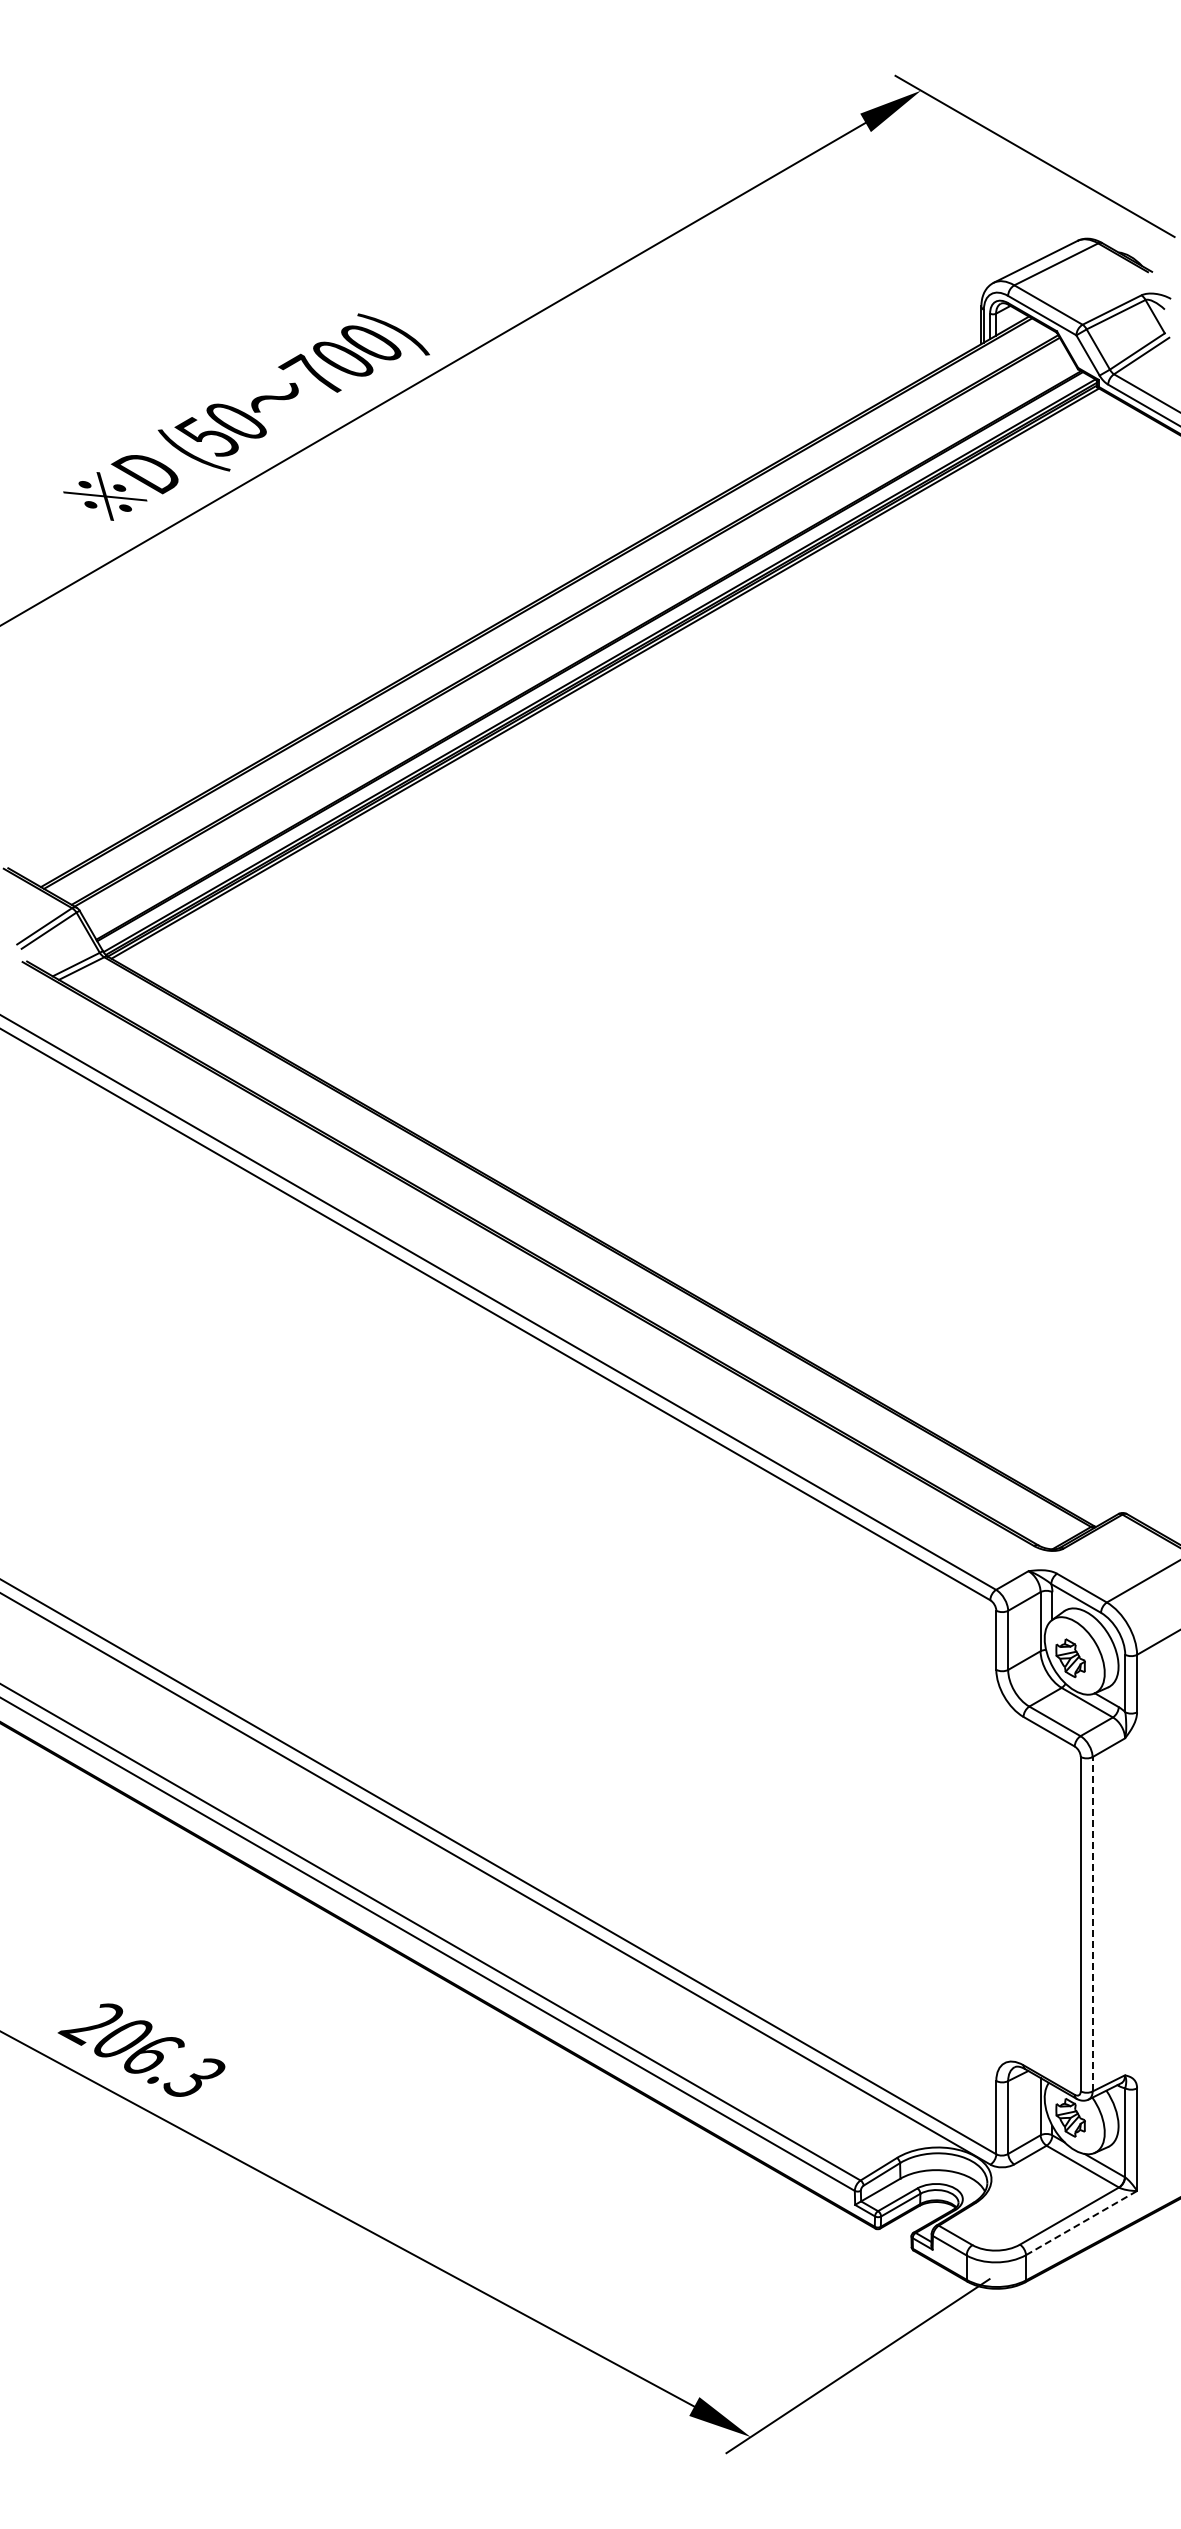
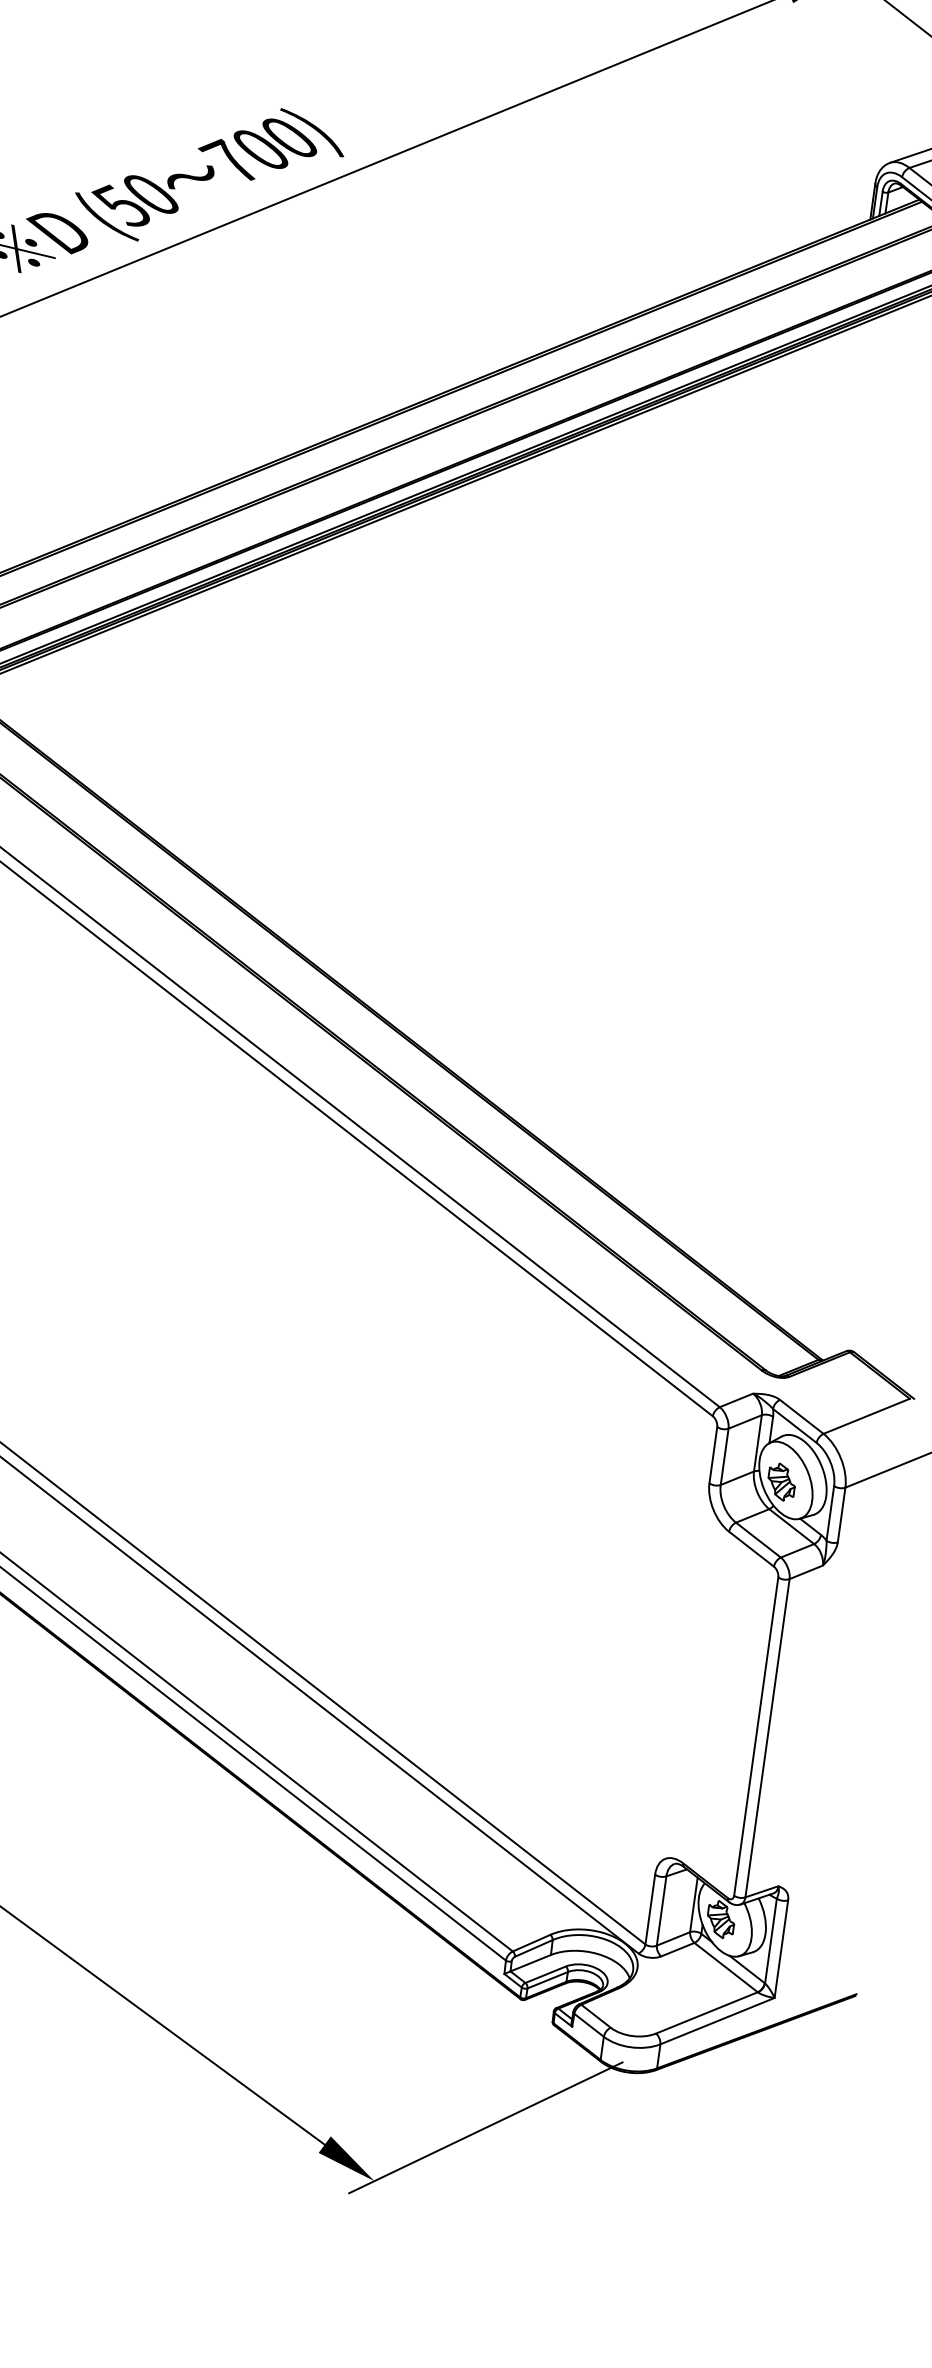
line: (1092, 1923) -> (767, 1737), dashed -> solid
line: (1082, 2222) -> (718, 2020), dashed -> solid

